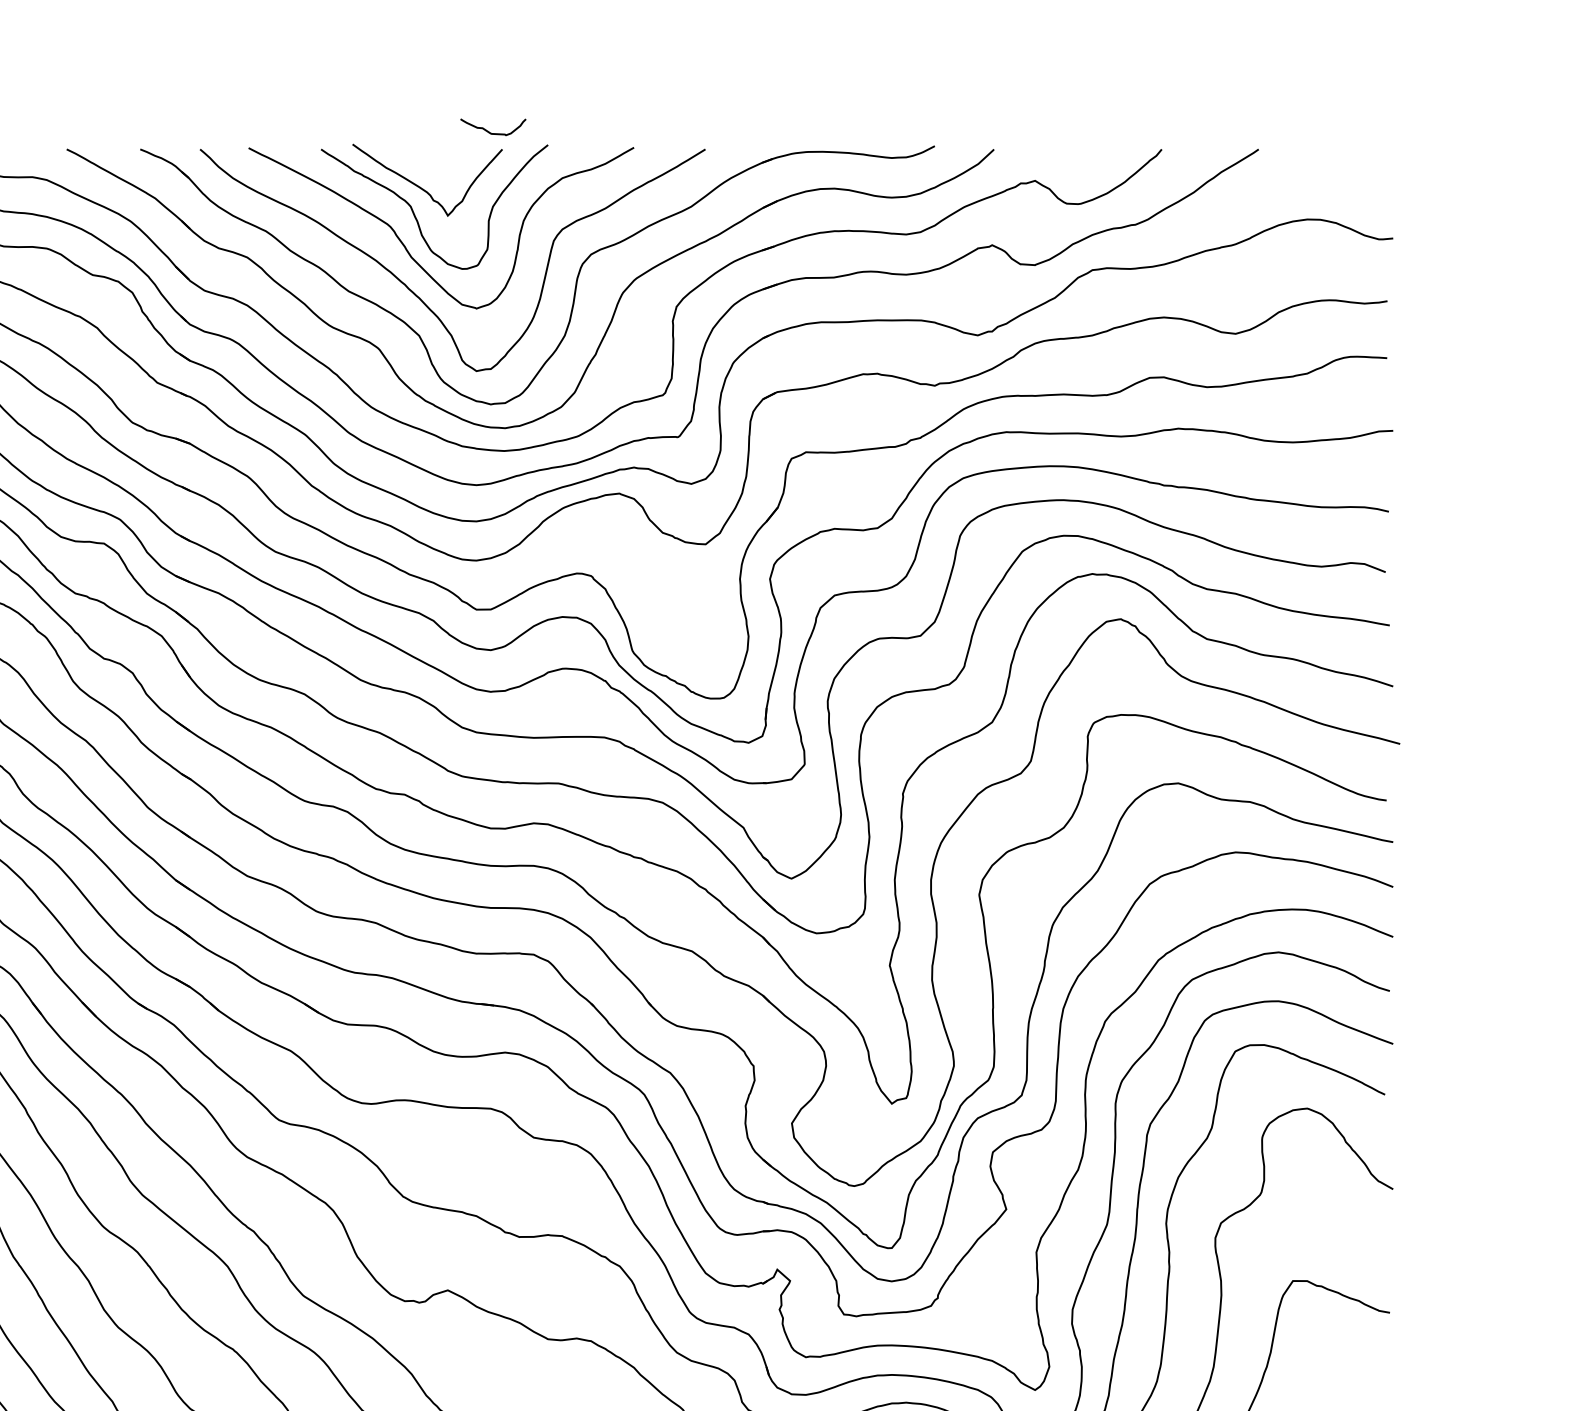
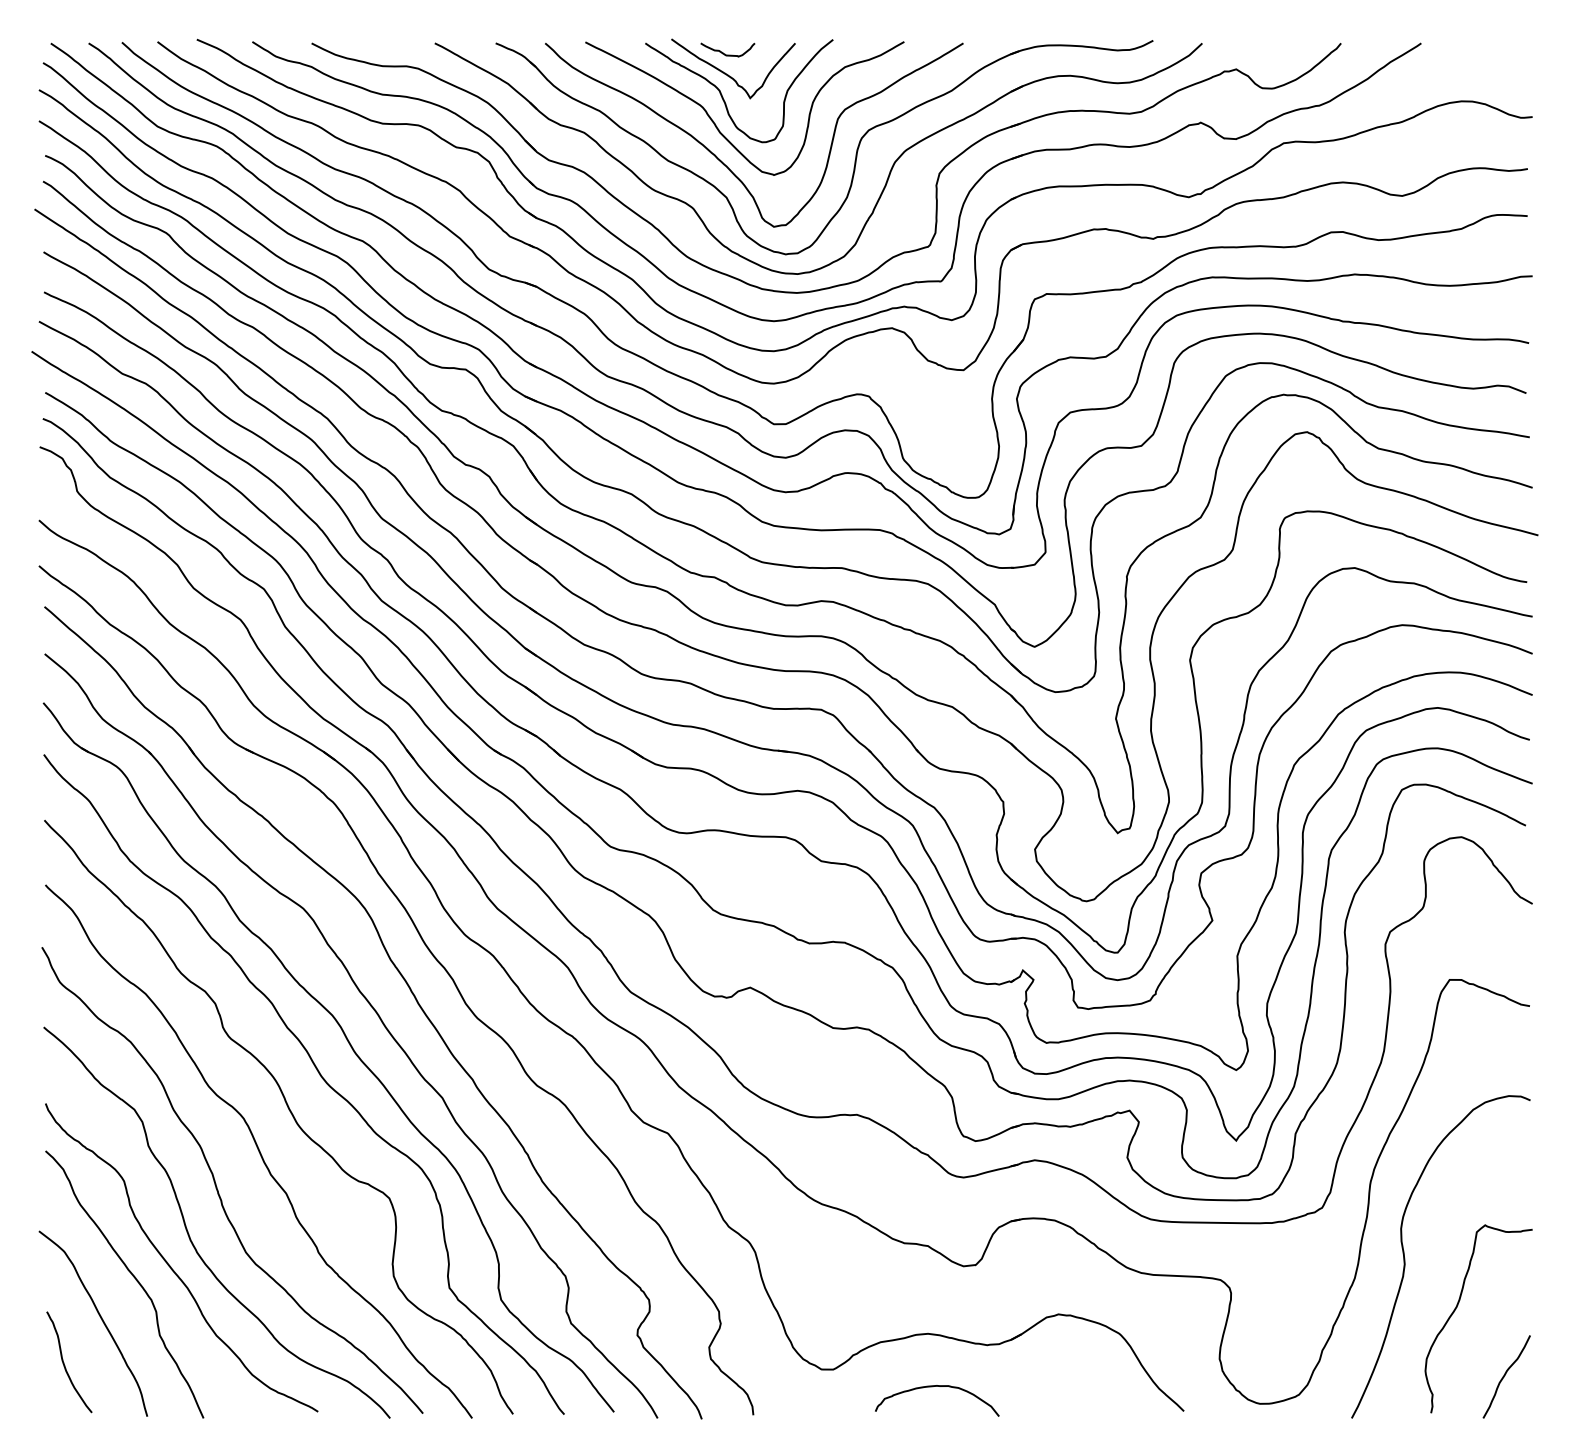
curve: (490, 131) -> (725, 53), moved

